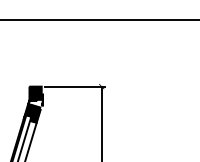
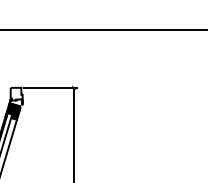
hatch: (36, 95) -> (16, 95), removed

